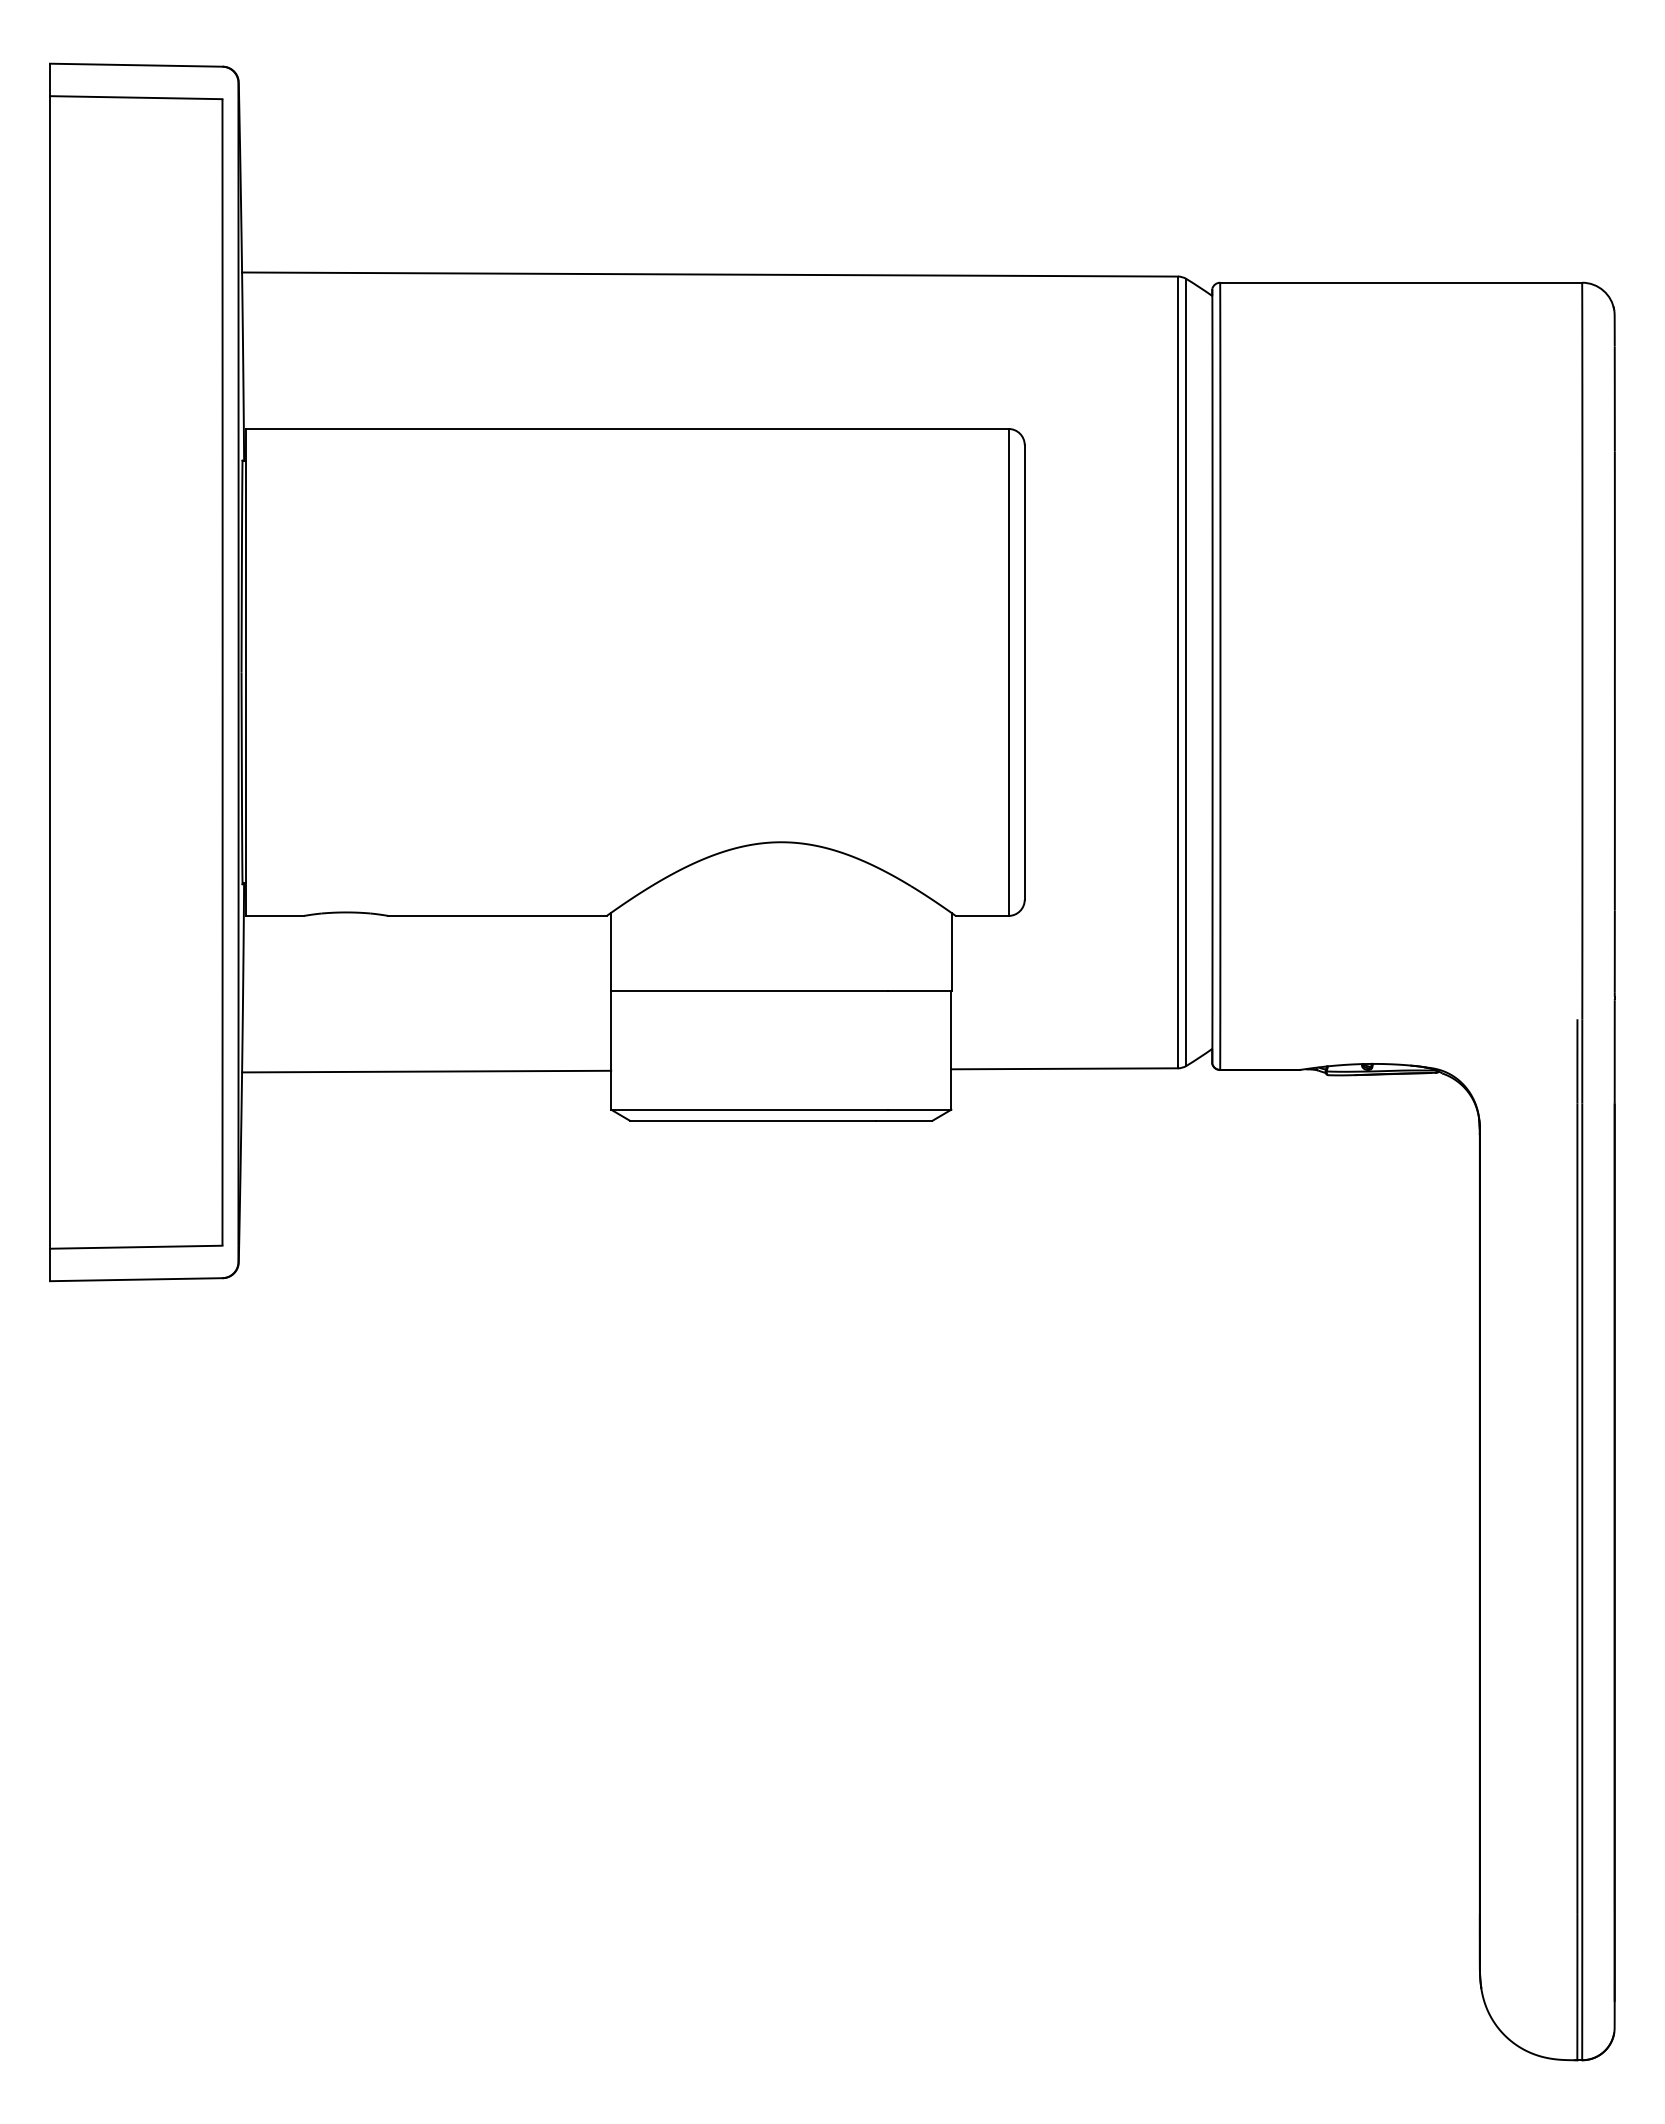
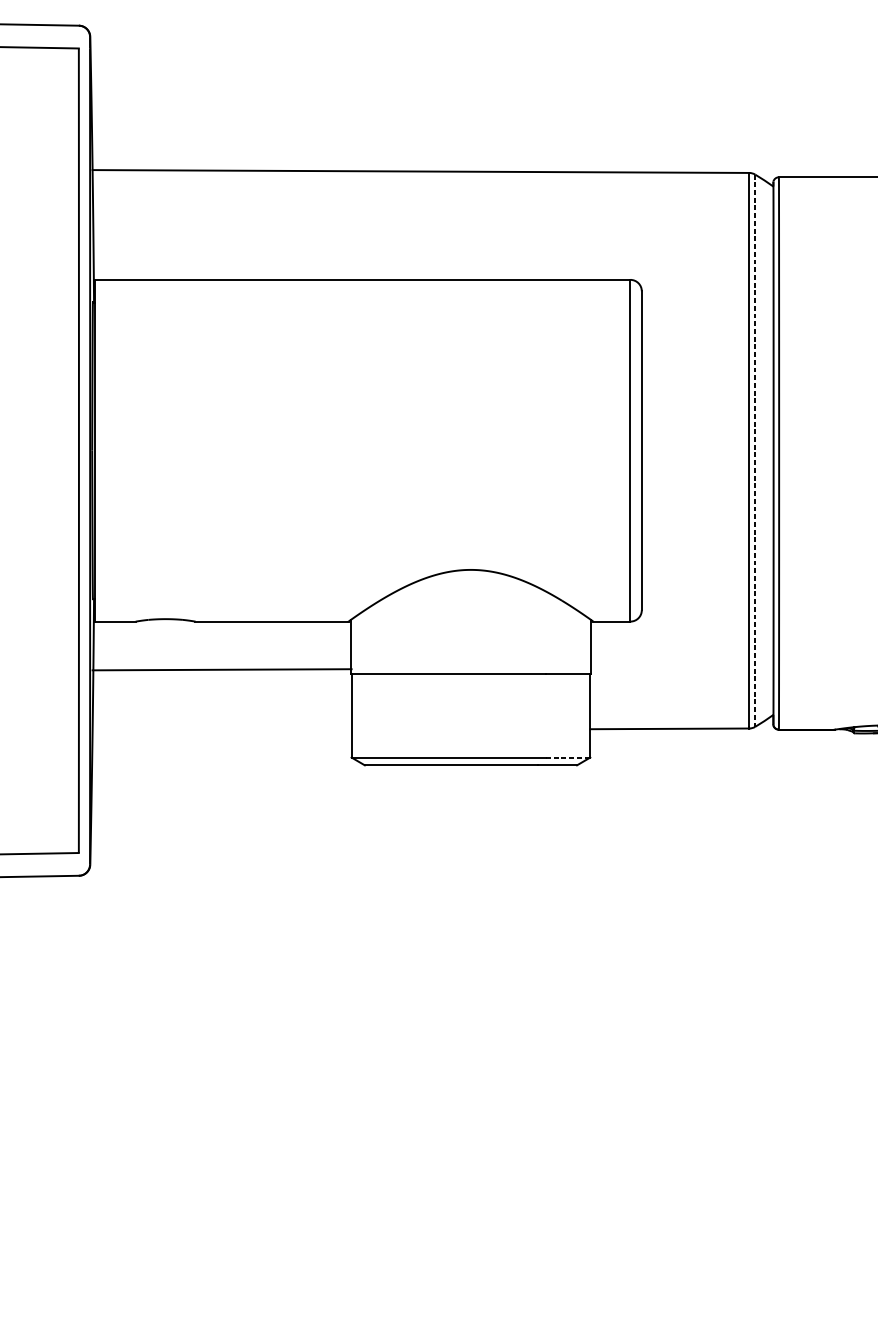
line: (1186, 672) -> (755, 450), solid -> dashed
line: (426, 1071) -> (222, 669), moved
line: (919, 1109) -> (567, 757), solid -> dashed

